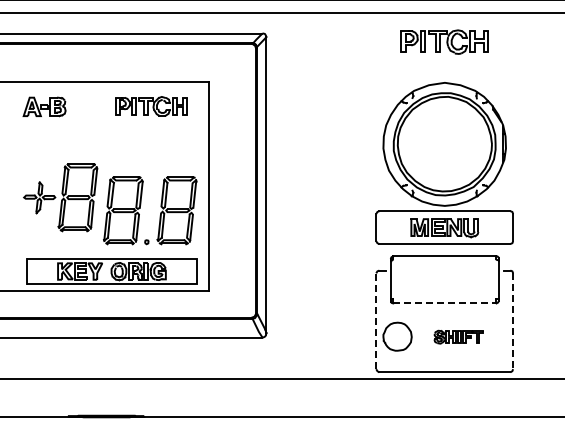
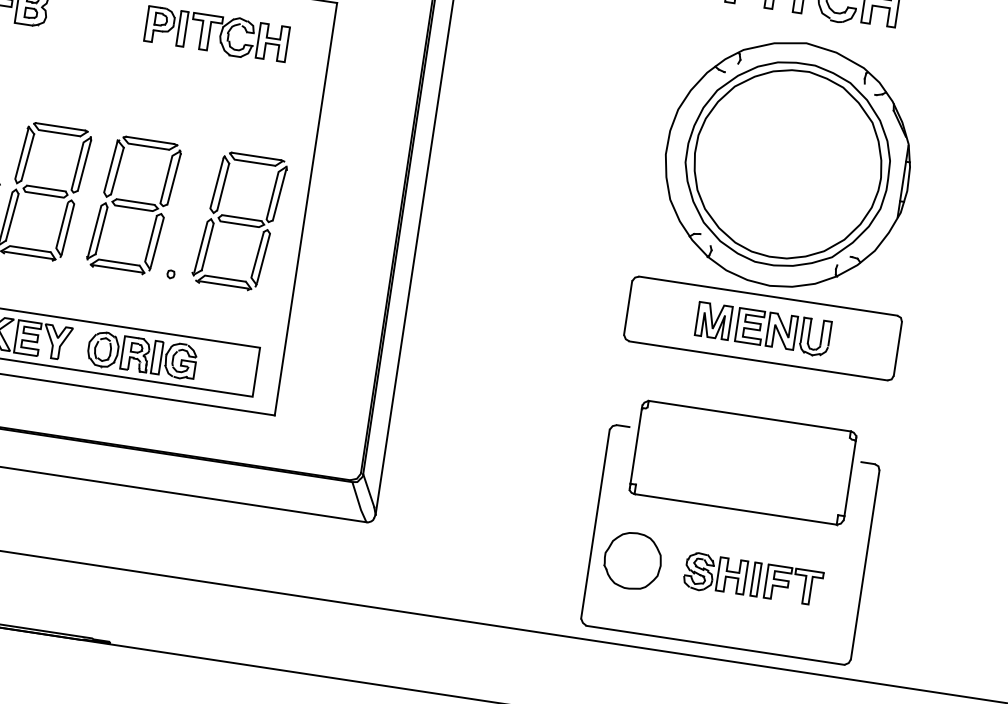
part: (444, 163) -> (781, 202), moved
part: (140, 208) -> (168, 206), moved
line: (445, 303) -> (737, 509), dashed -> solid
line: (376, 321) -> (595, 524), dashed -> solid
line: (513, 321) -> (865, 565), dashed -> solid
part: (458, 337) -> (752, 580), size x1.43

